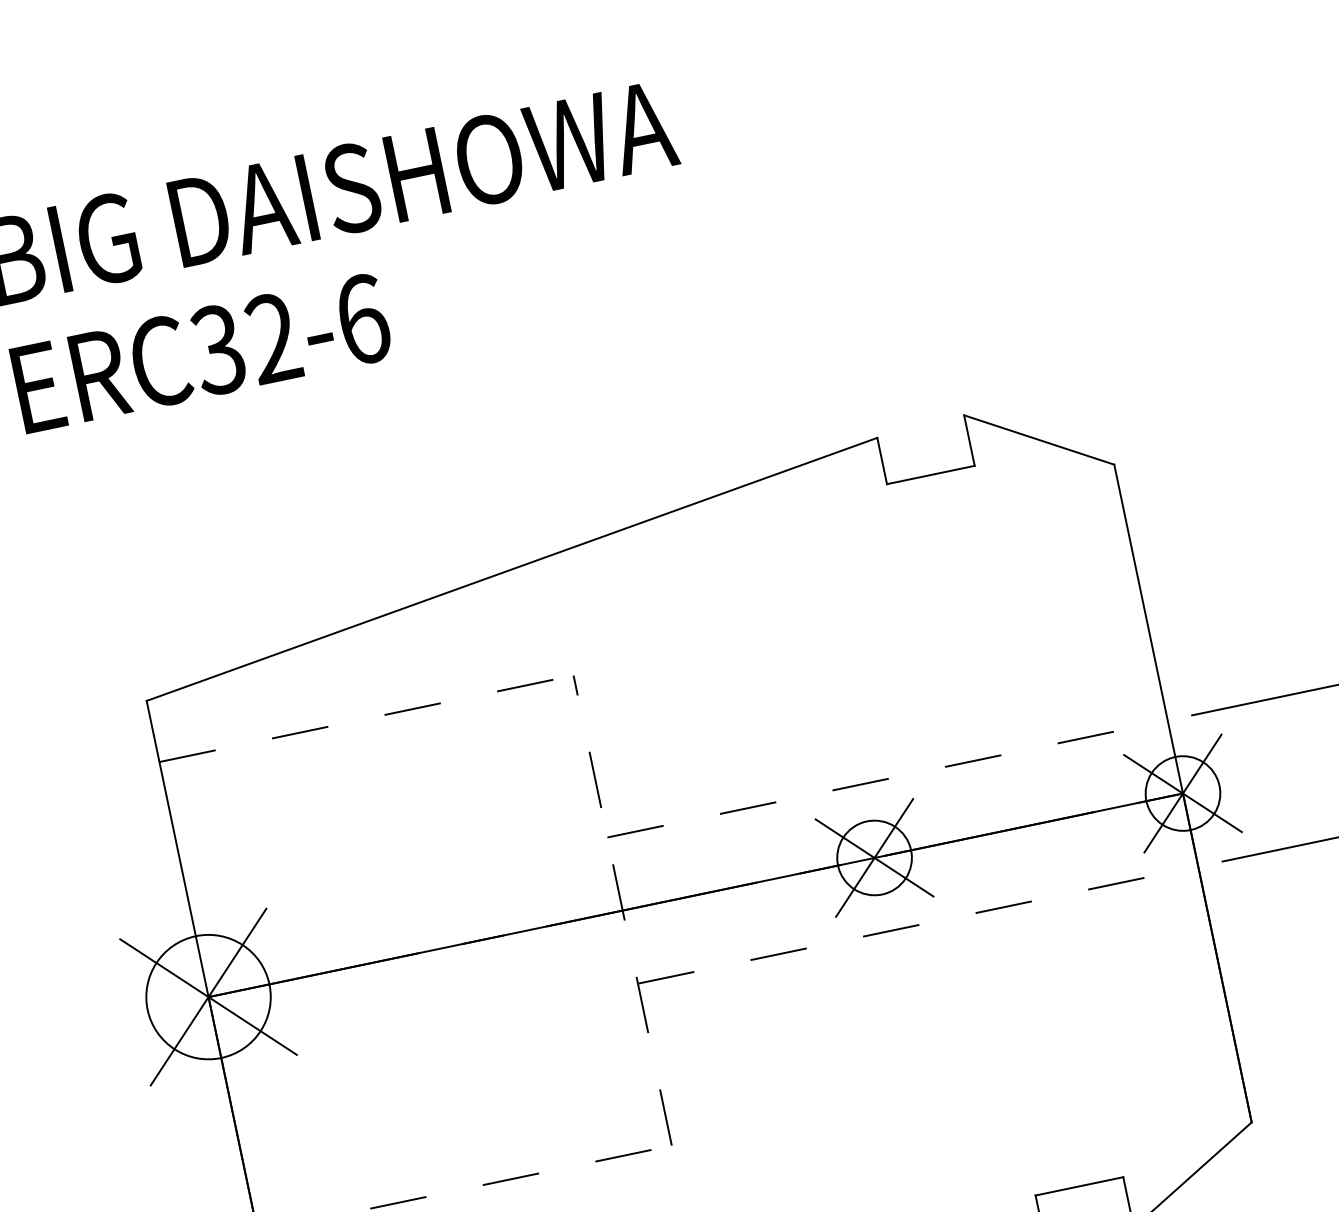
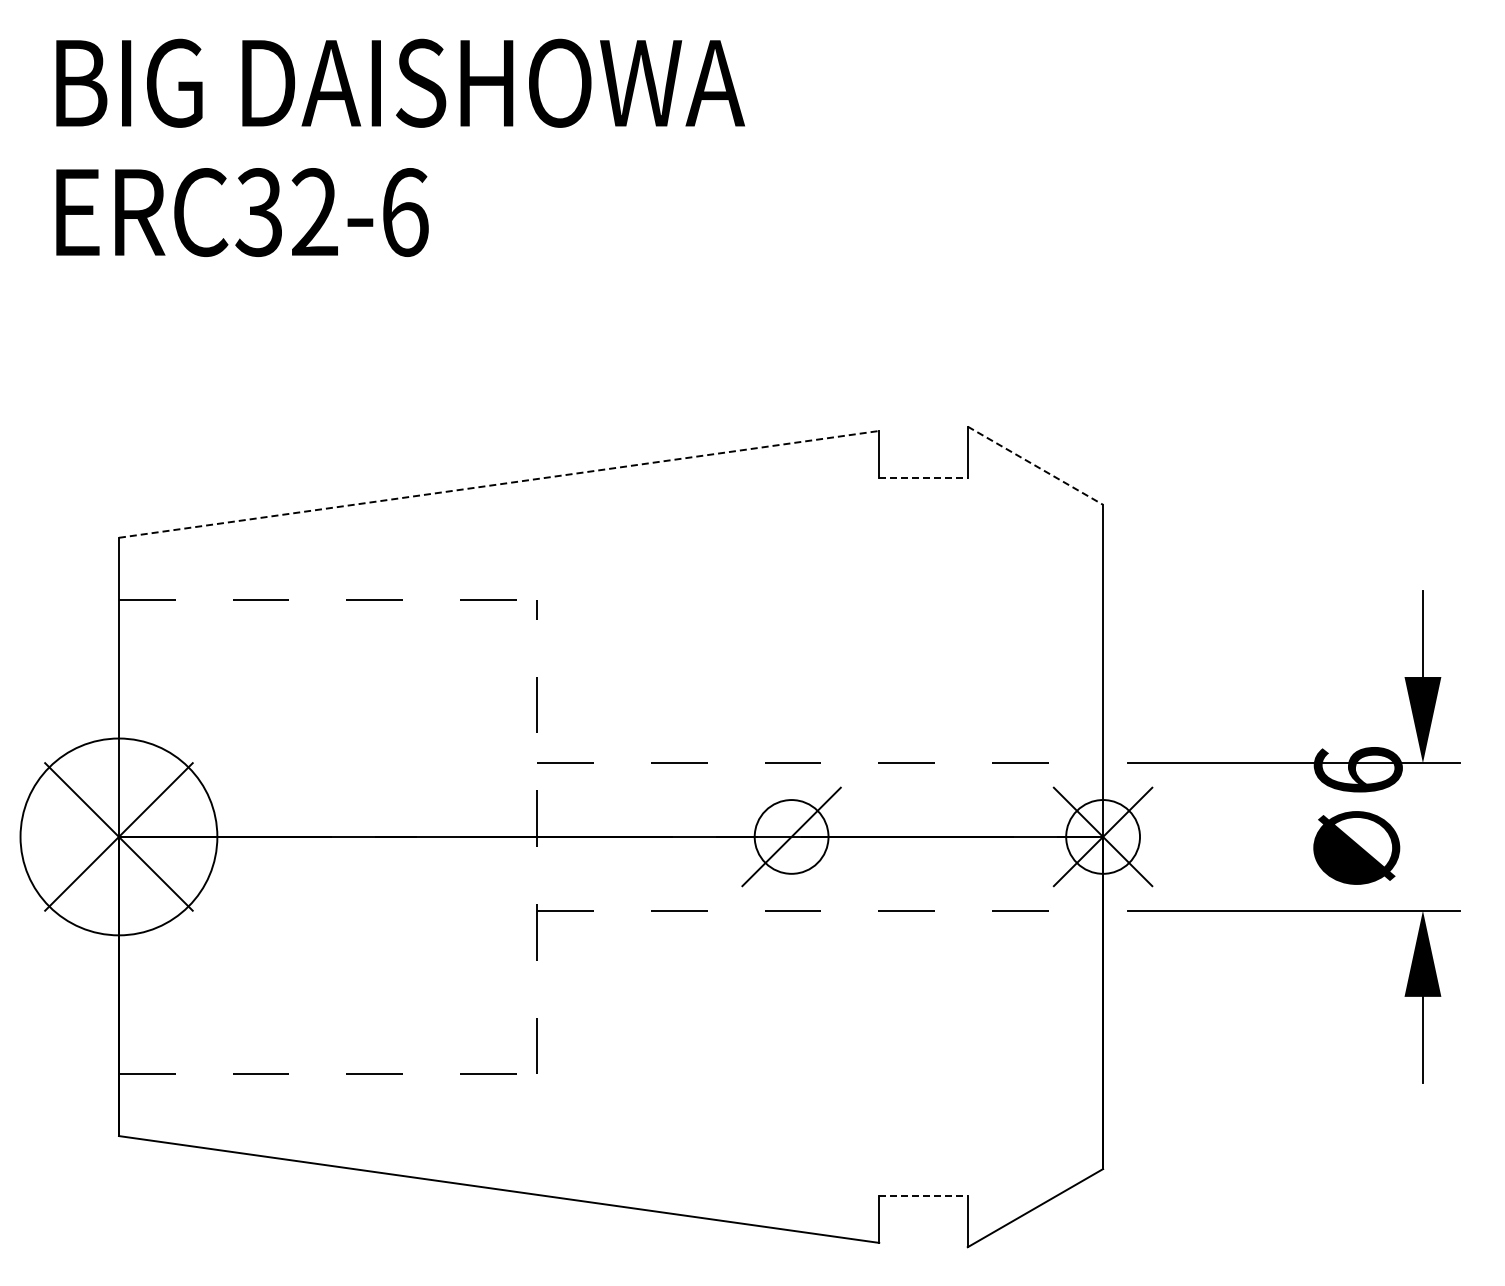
line: (1039, 439) -> (1035, 465), solid -> dashed
line: (930, 474) -> (923, 477), solid -> dashed
line: (512, 569) -> (499, 484), solid -> dashed
line: (874, 857) -> (791, 836), removed
circle: (208, 996) -> (118, 836), size x1.6
line: (1079, 1186) -> (923, 1196), solid -> dashed

